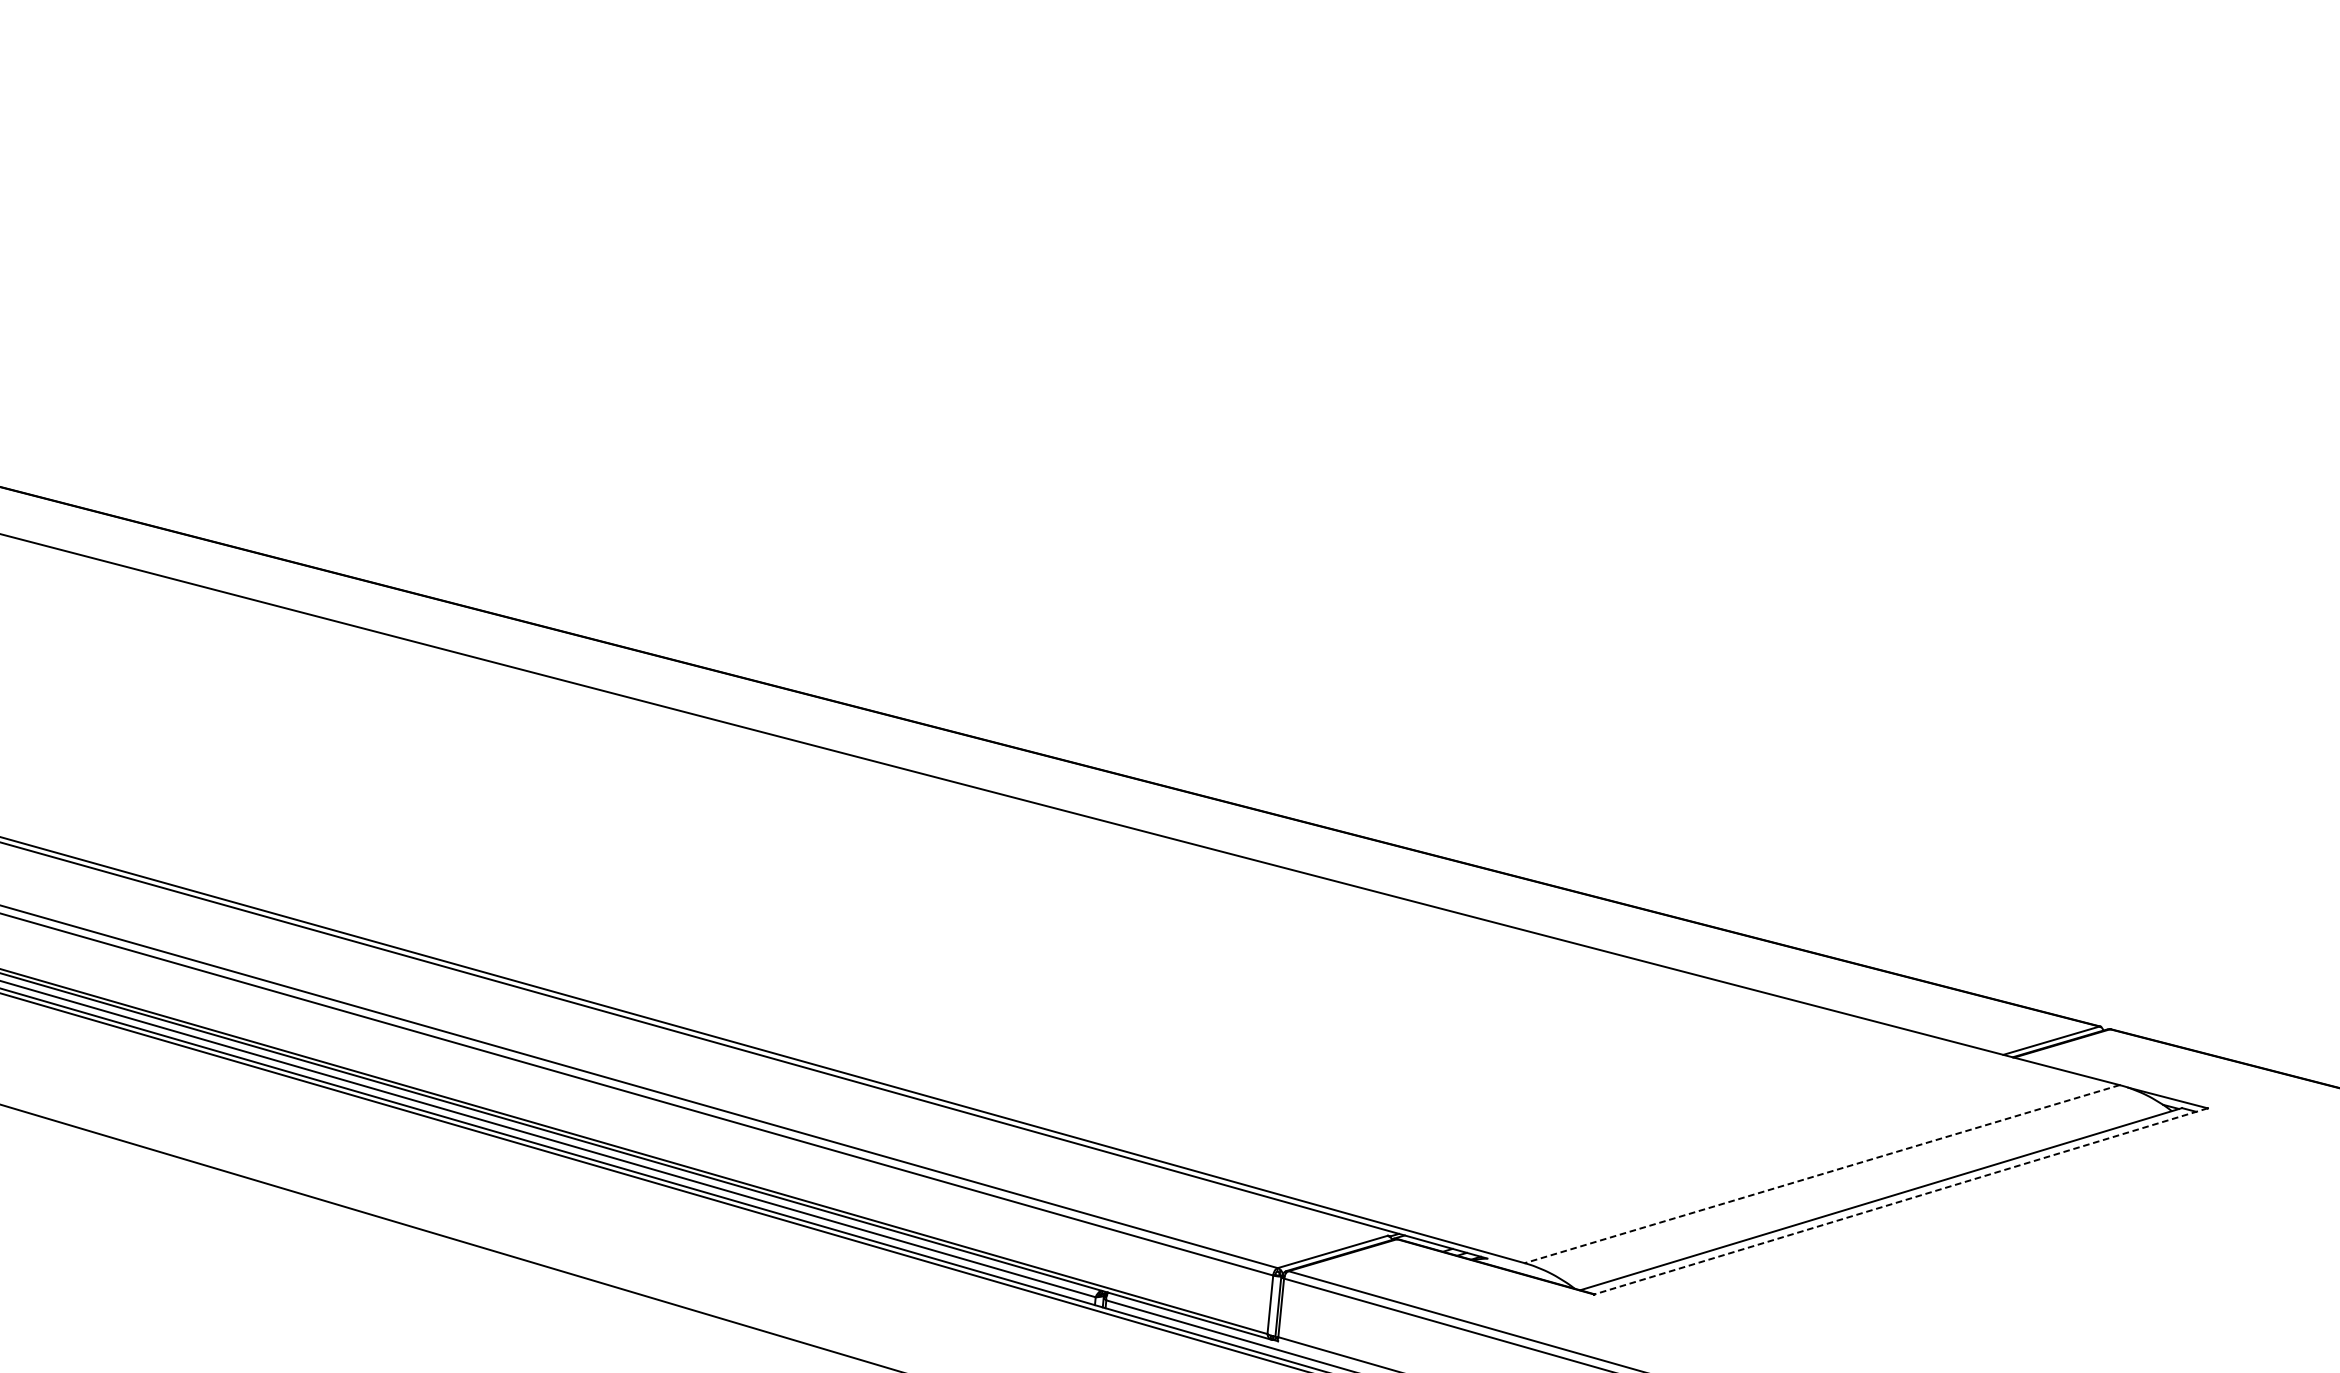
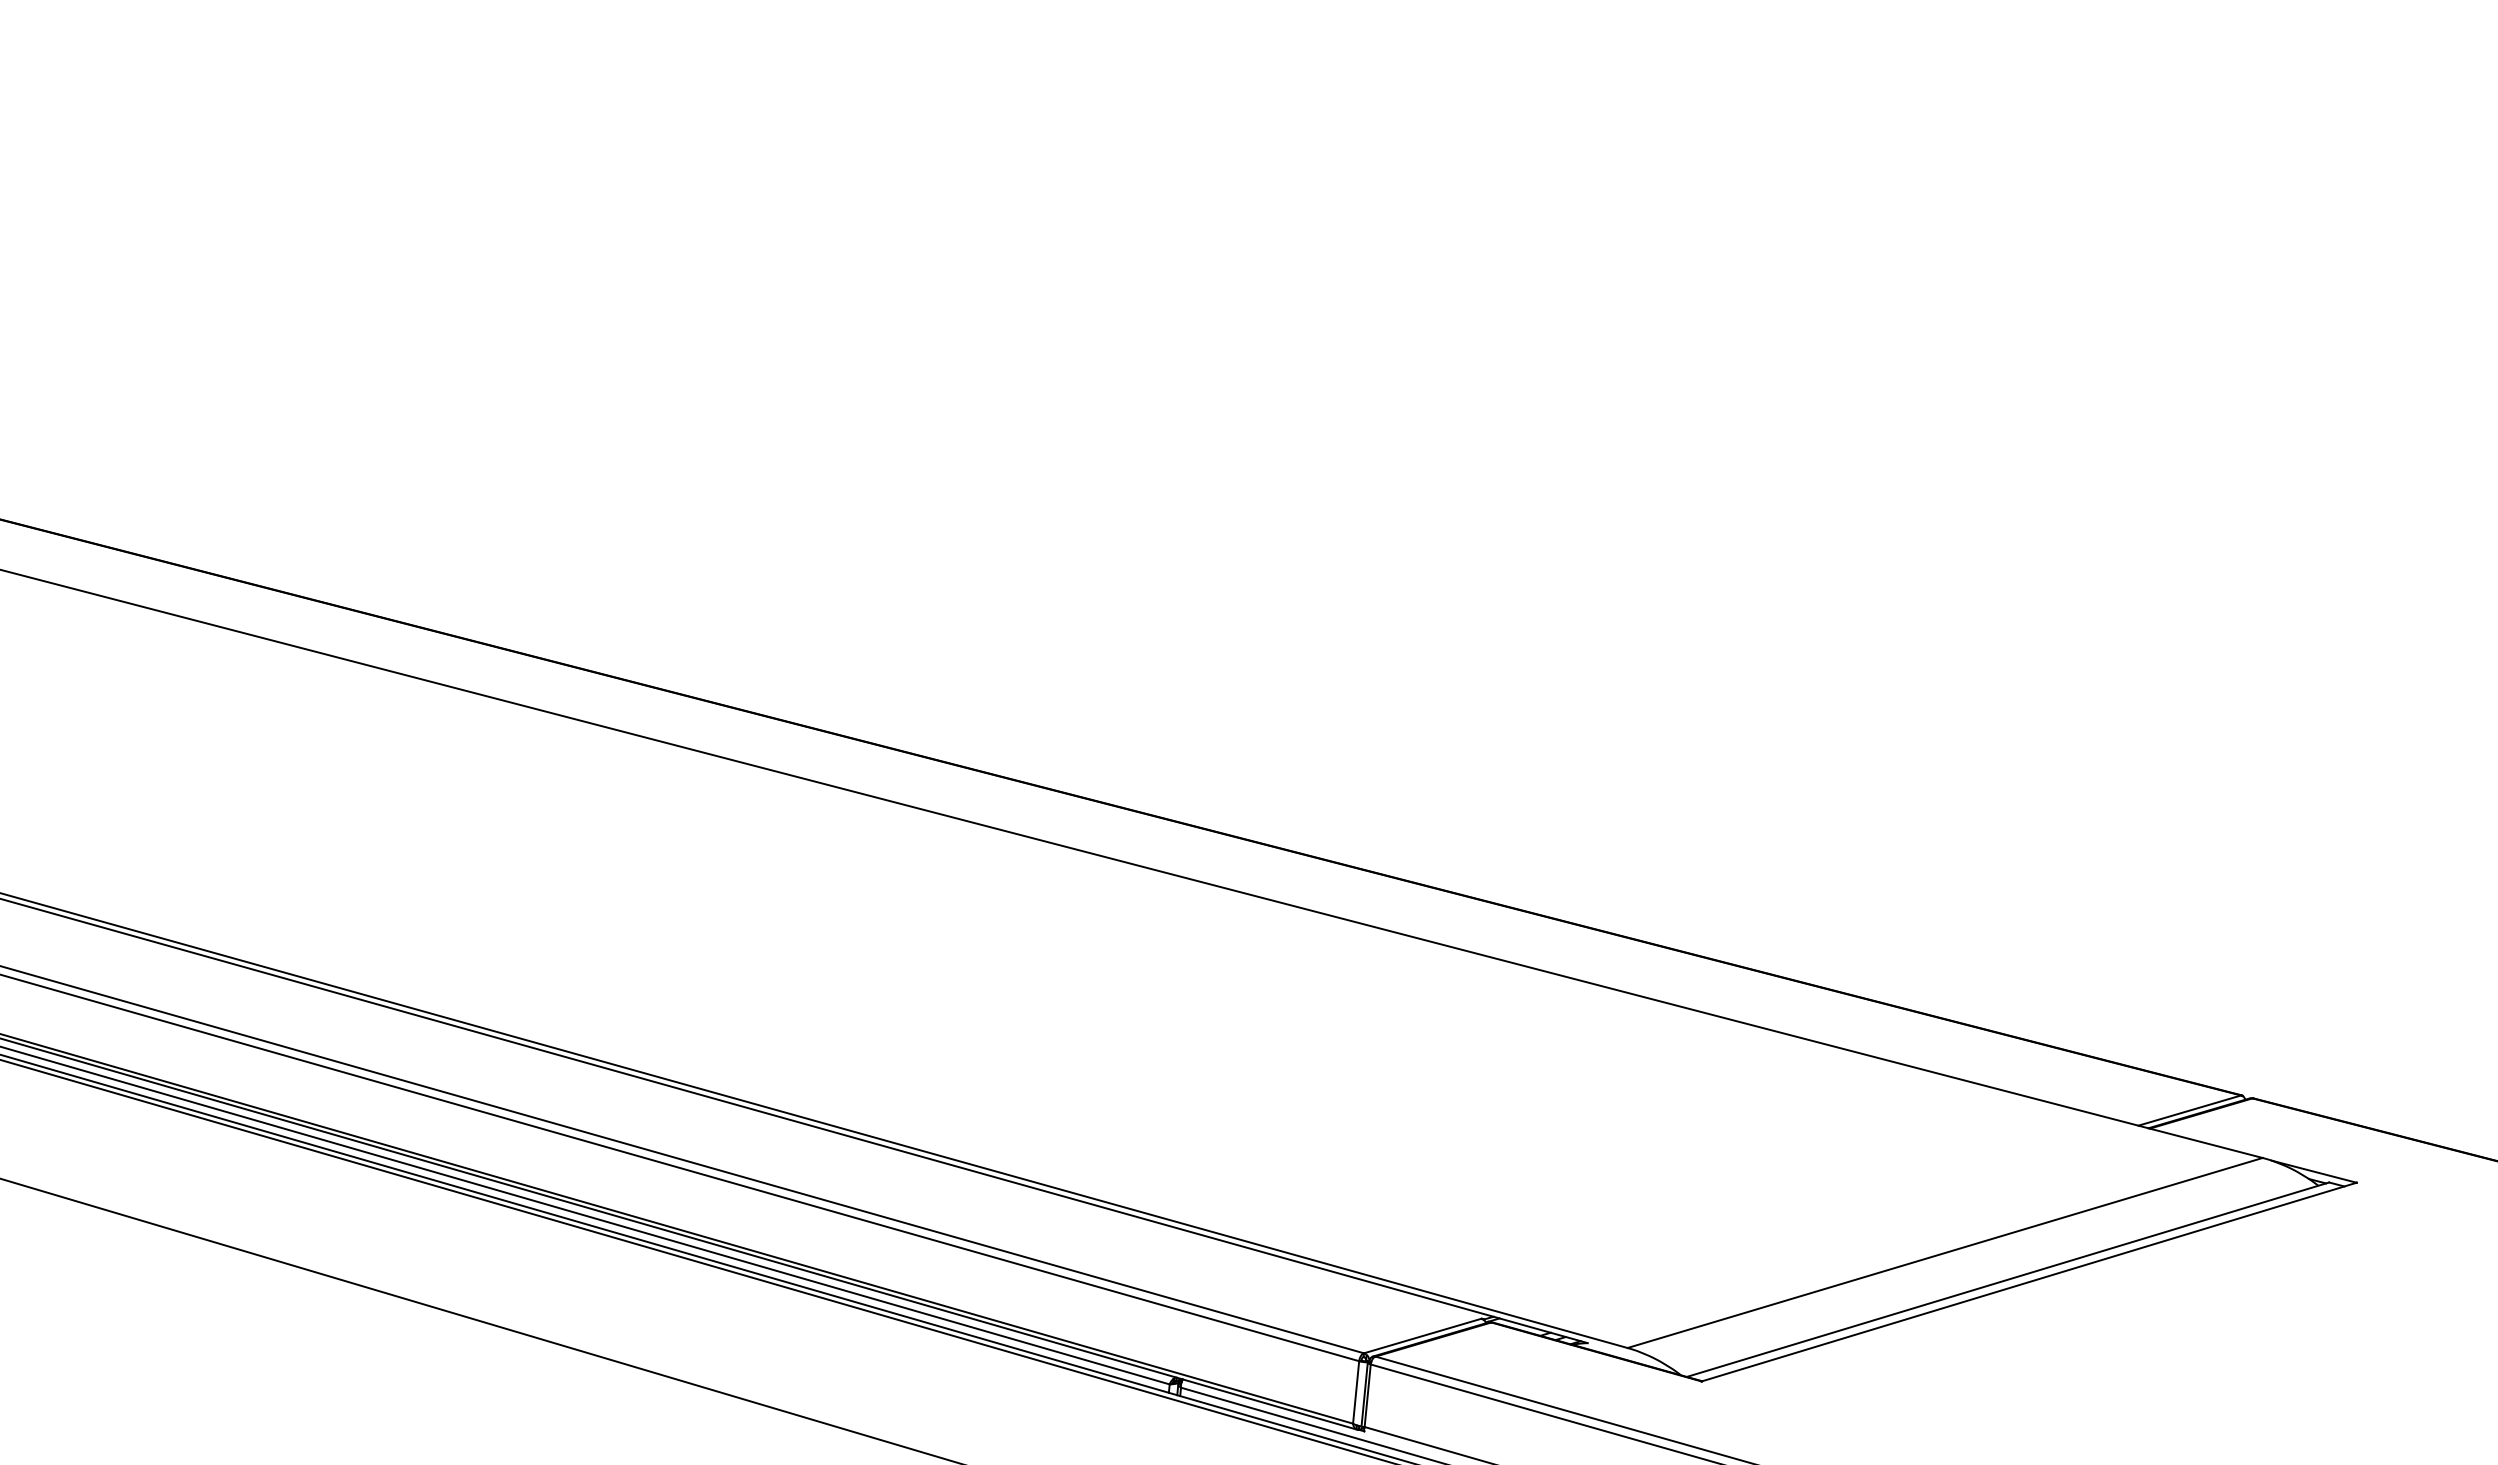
line: (1821, 1174) -> (1944, 1253), dashed -> solid
line: (1900, 1201) -> (2028, 1282), dashed -> solid

